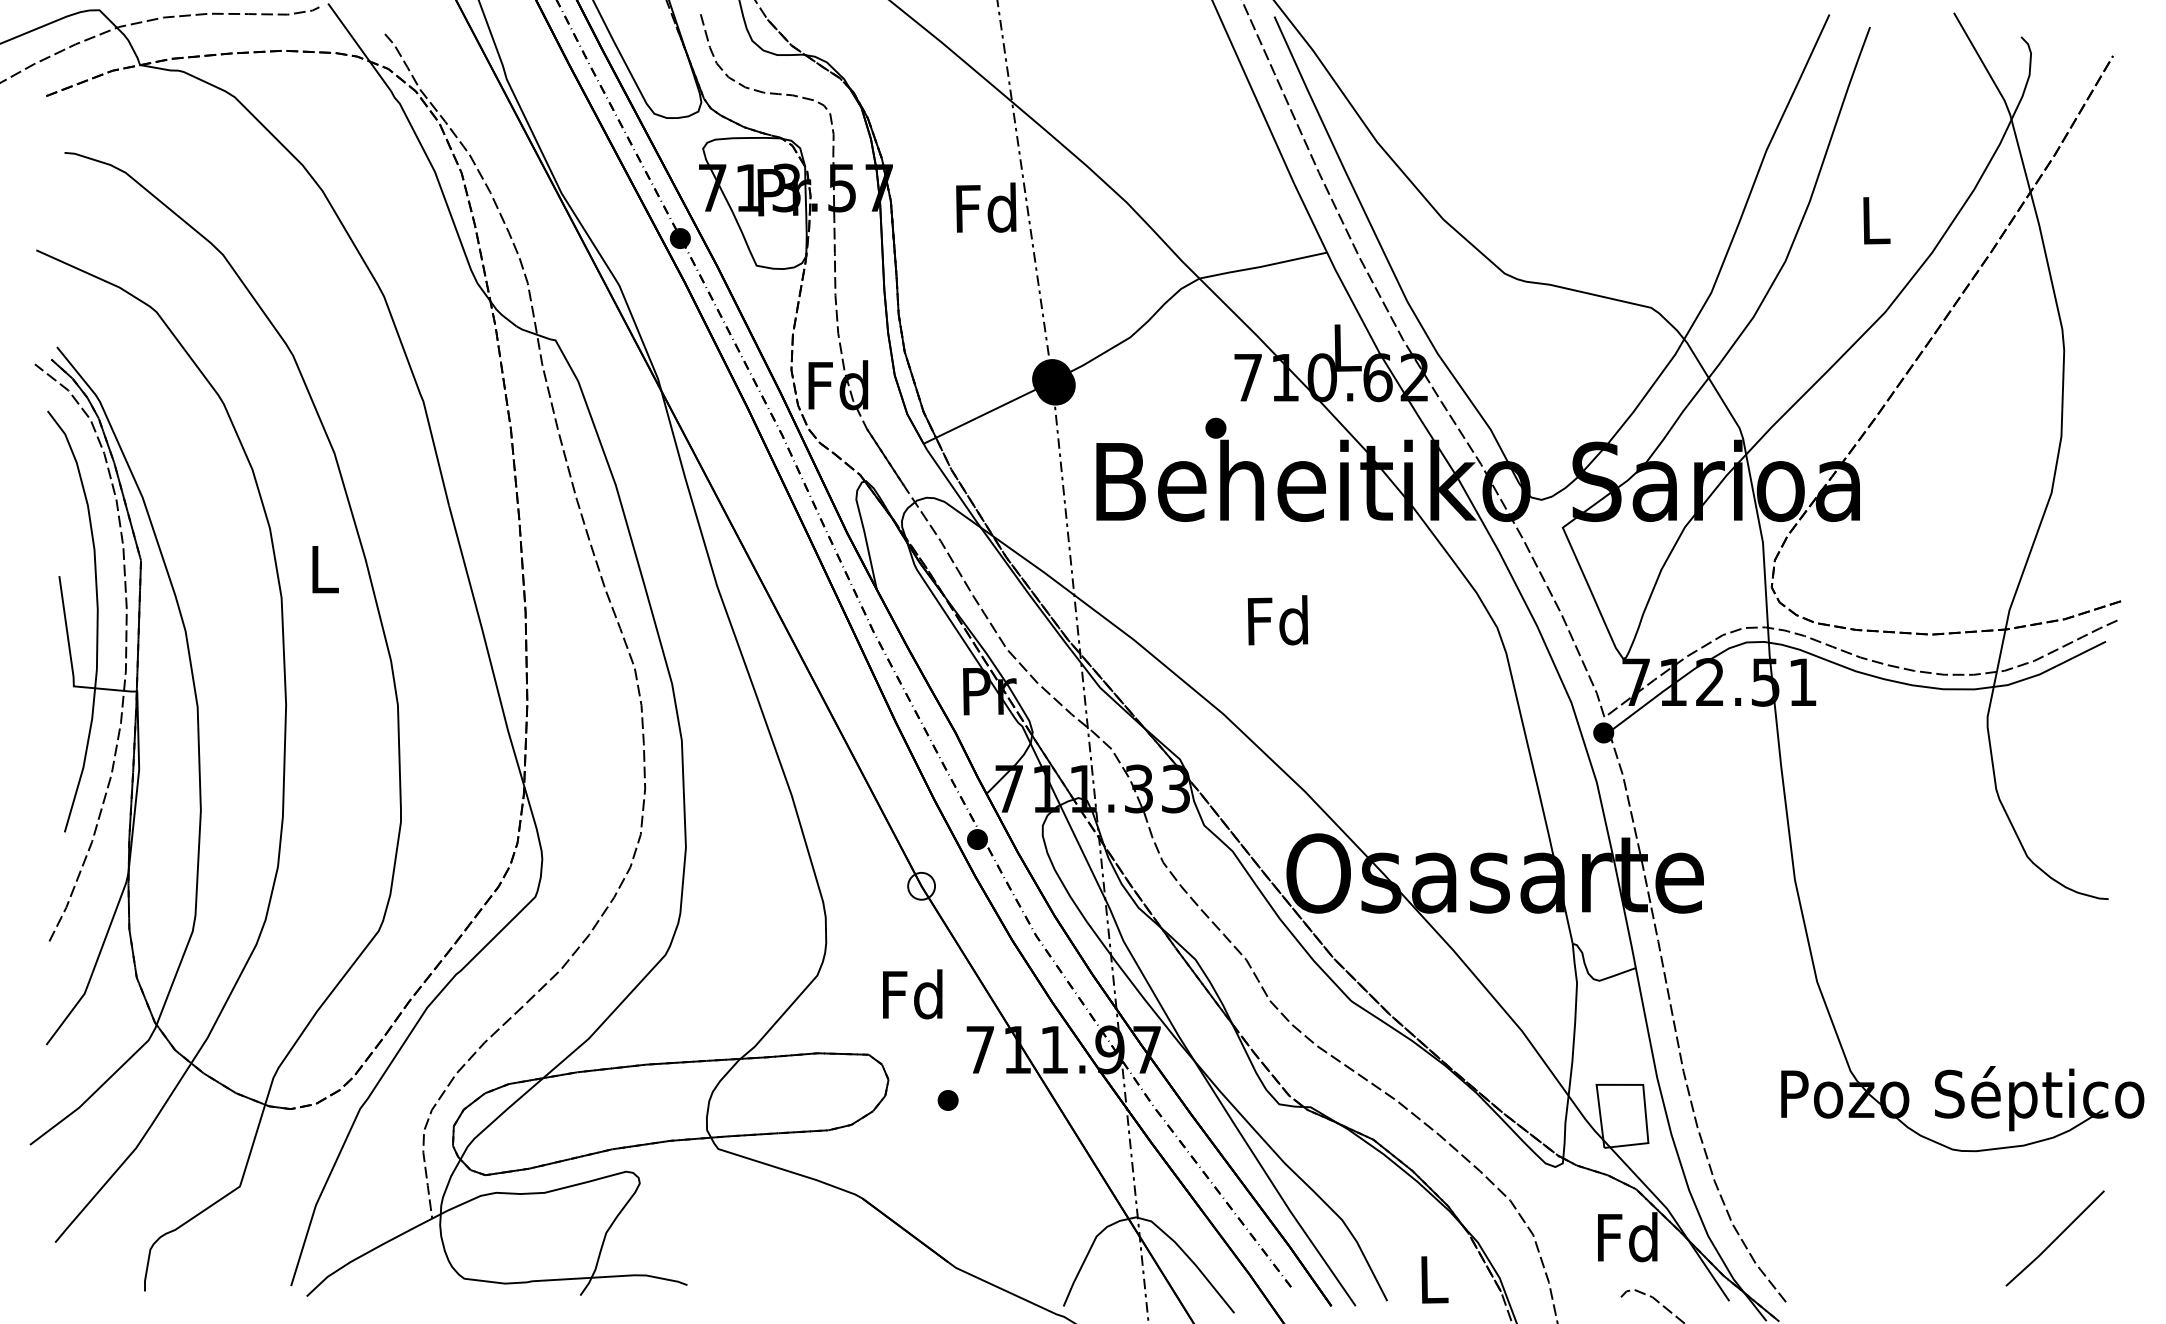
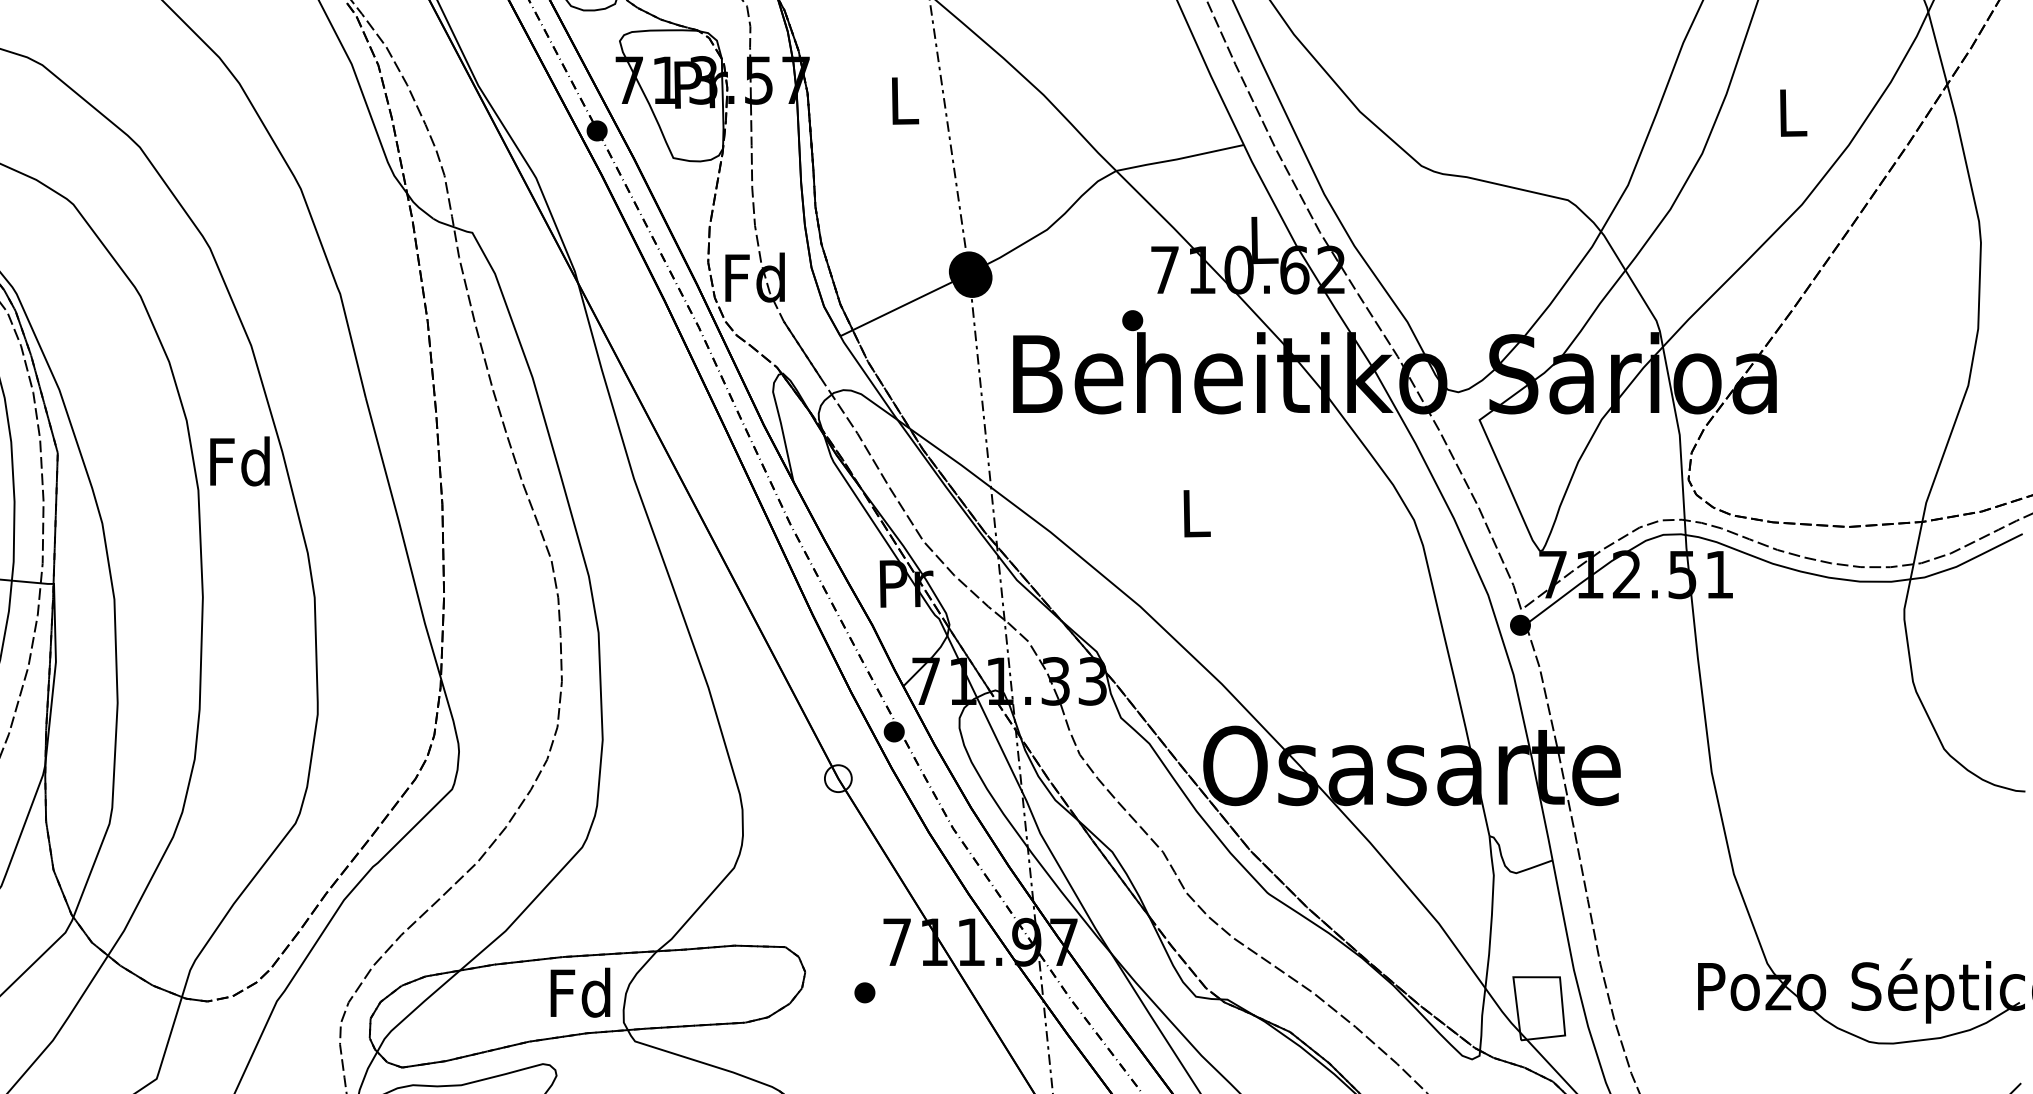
text: (986, 207) -> (903, 99), Fd -> L
text: (322, 569) -> (239, 461), L -> Fd
text: (1277, 620) -> (1194, 512), Fd -> L
text: (912, 994) -> (580, 992), moved

